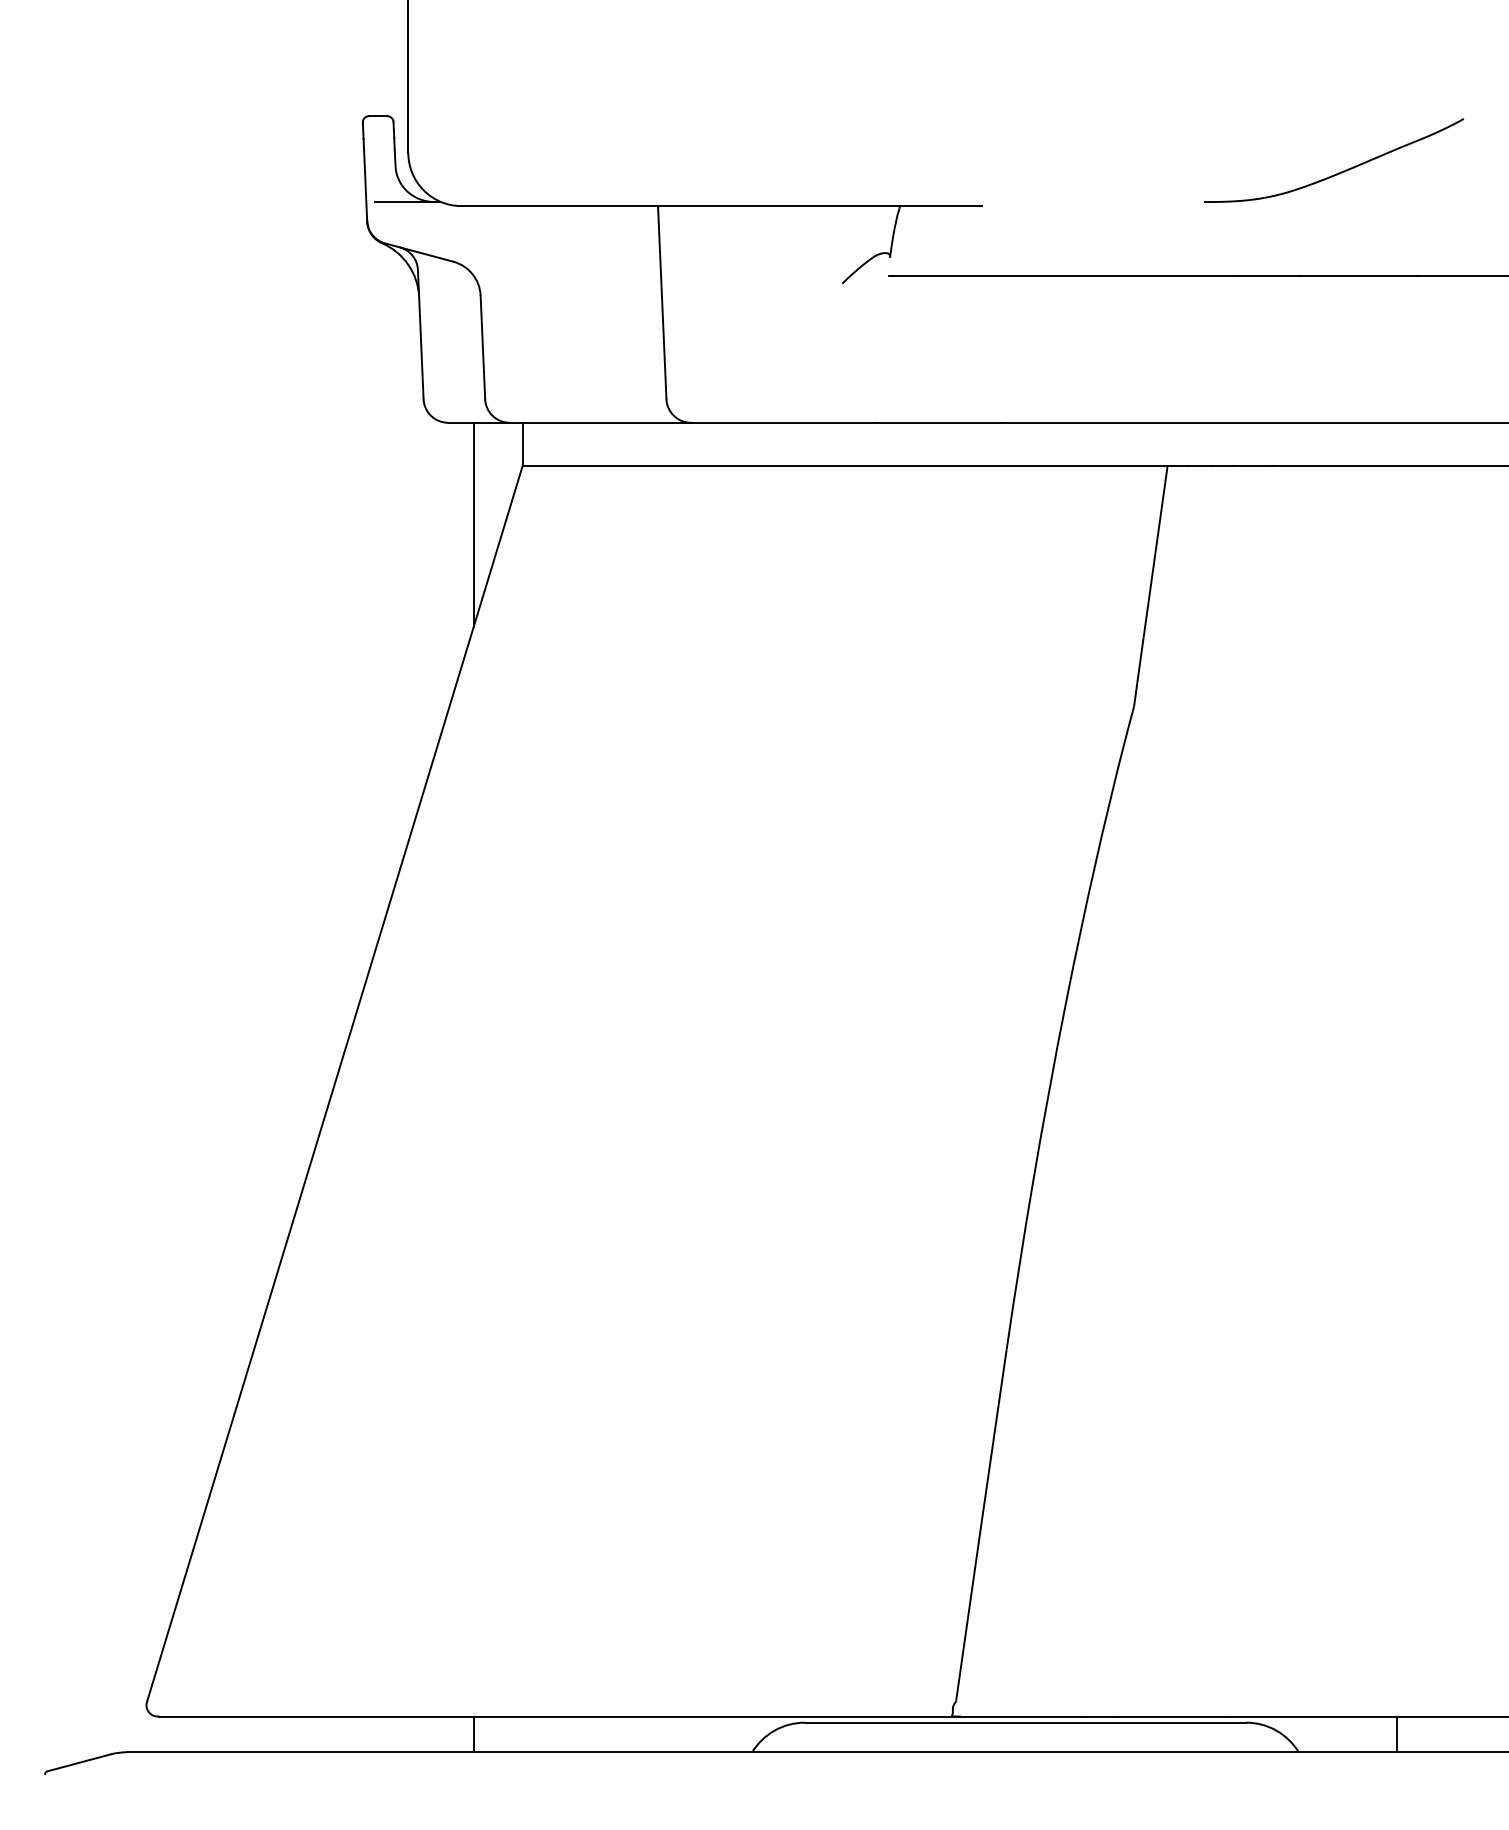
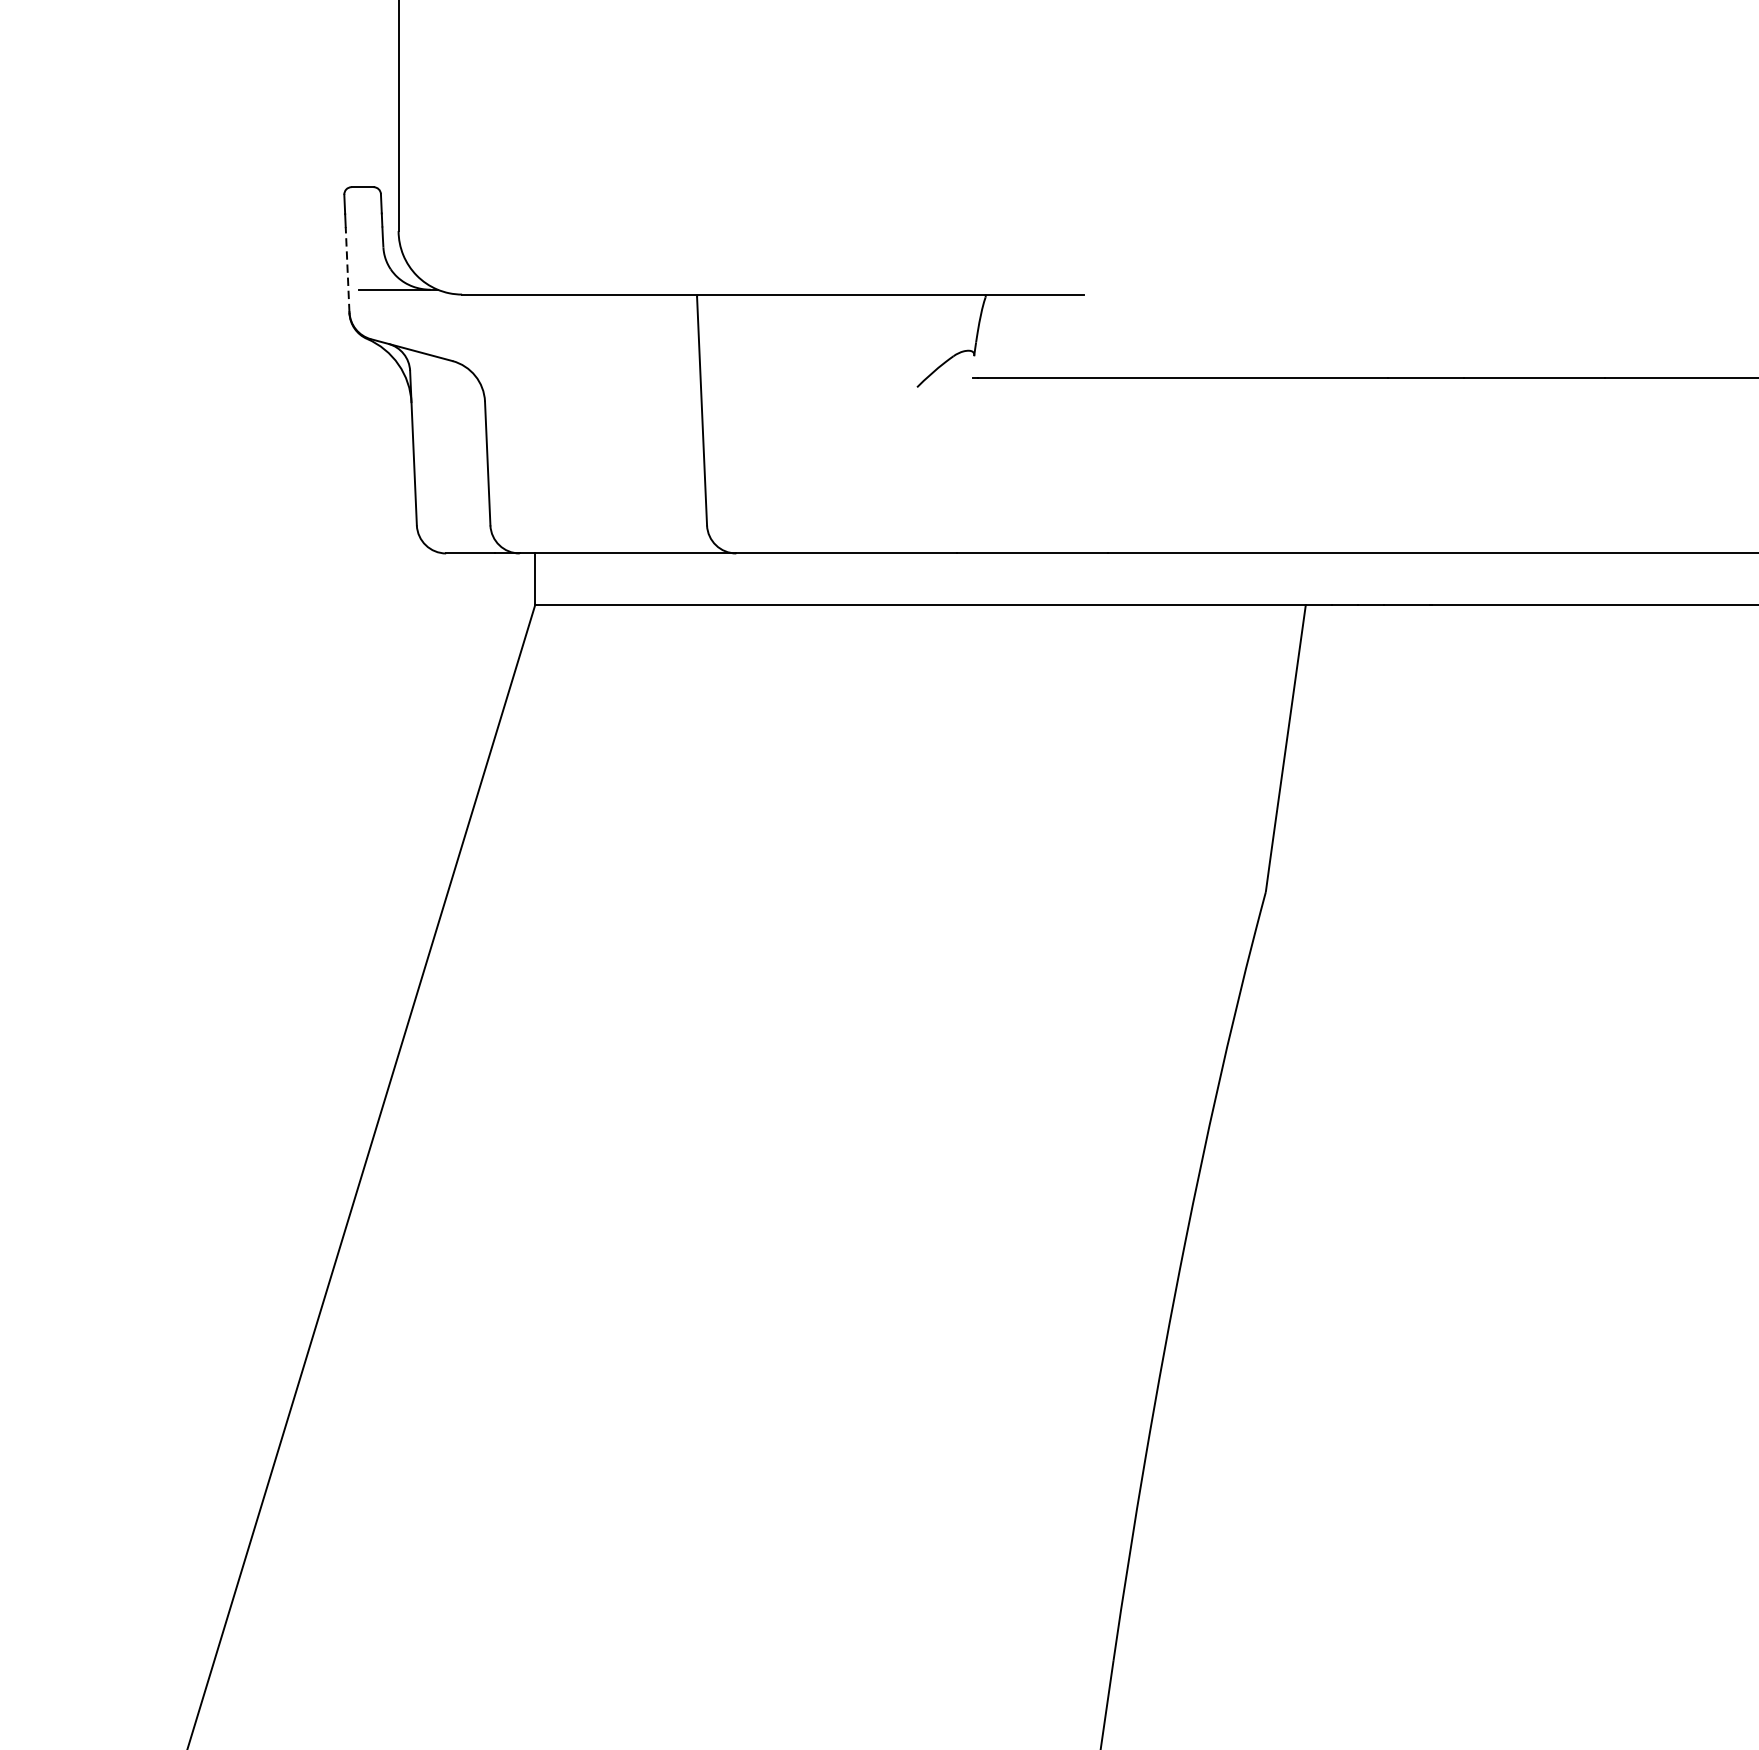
part: (1338, 172) -> (1509, 254), removed
line: (365, 185) -> (347, 269), solid -> dashed
line: (473, 524) -> (476, 675), removed

